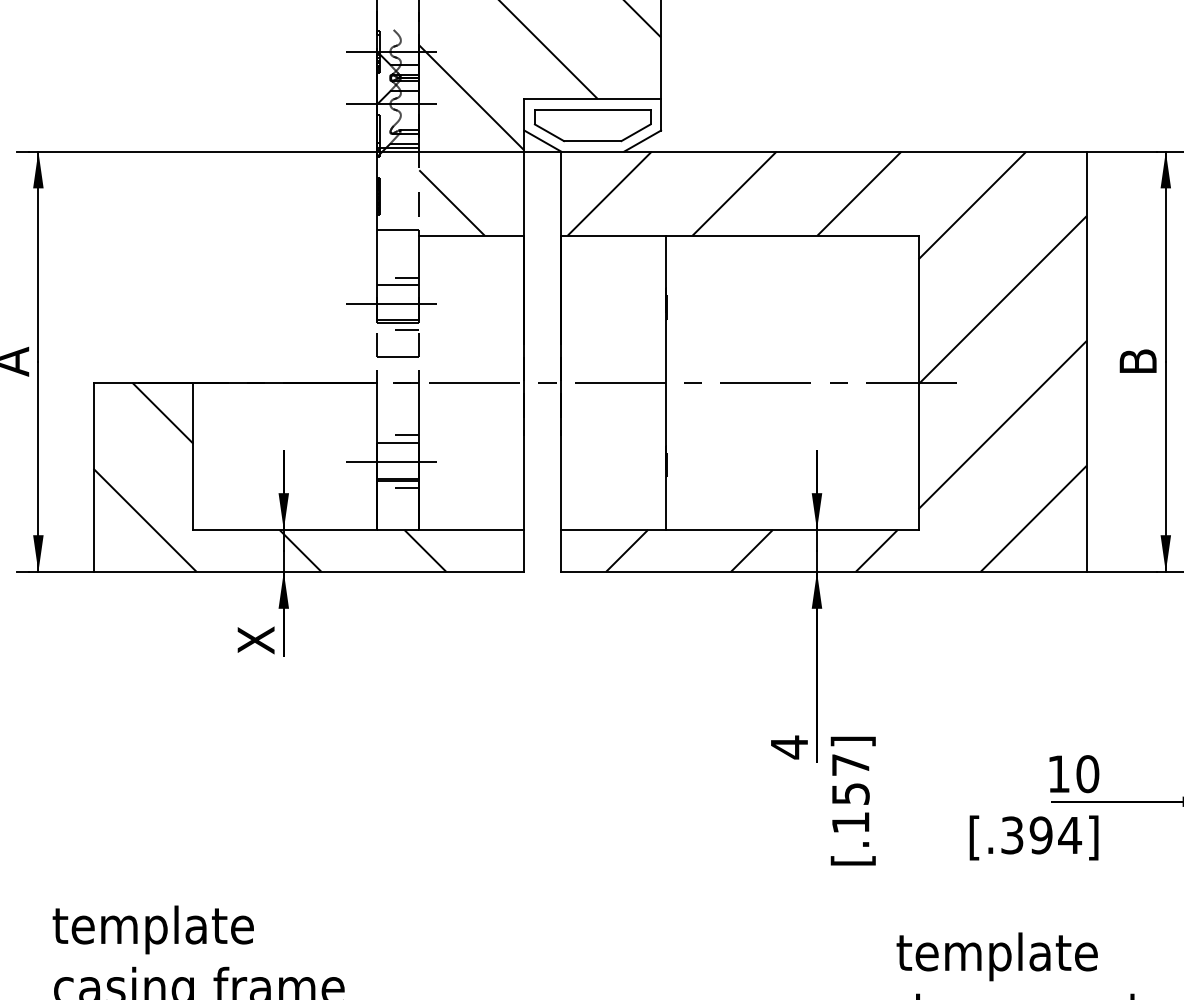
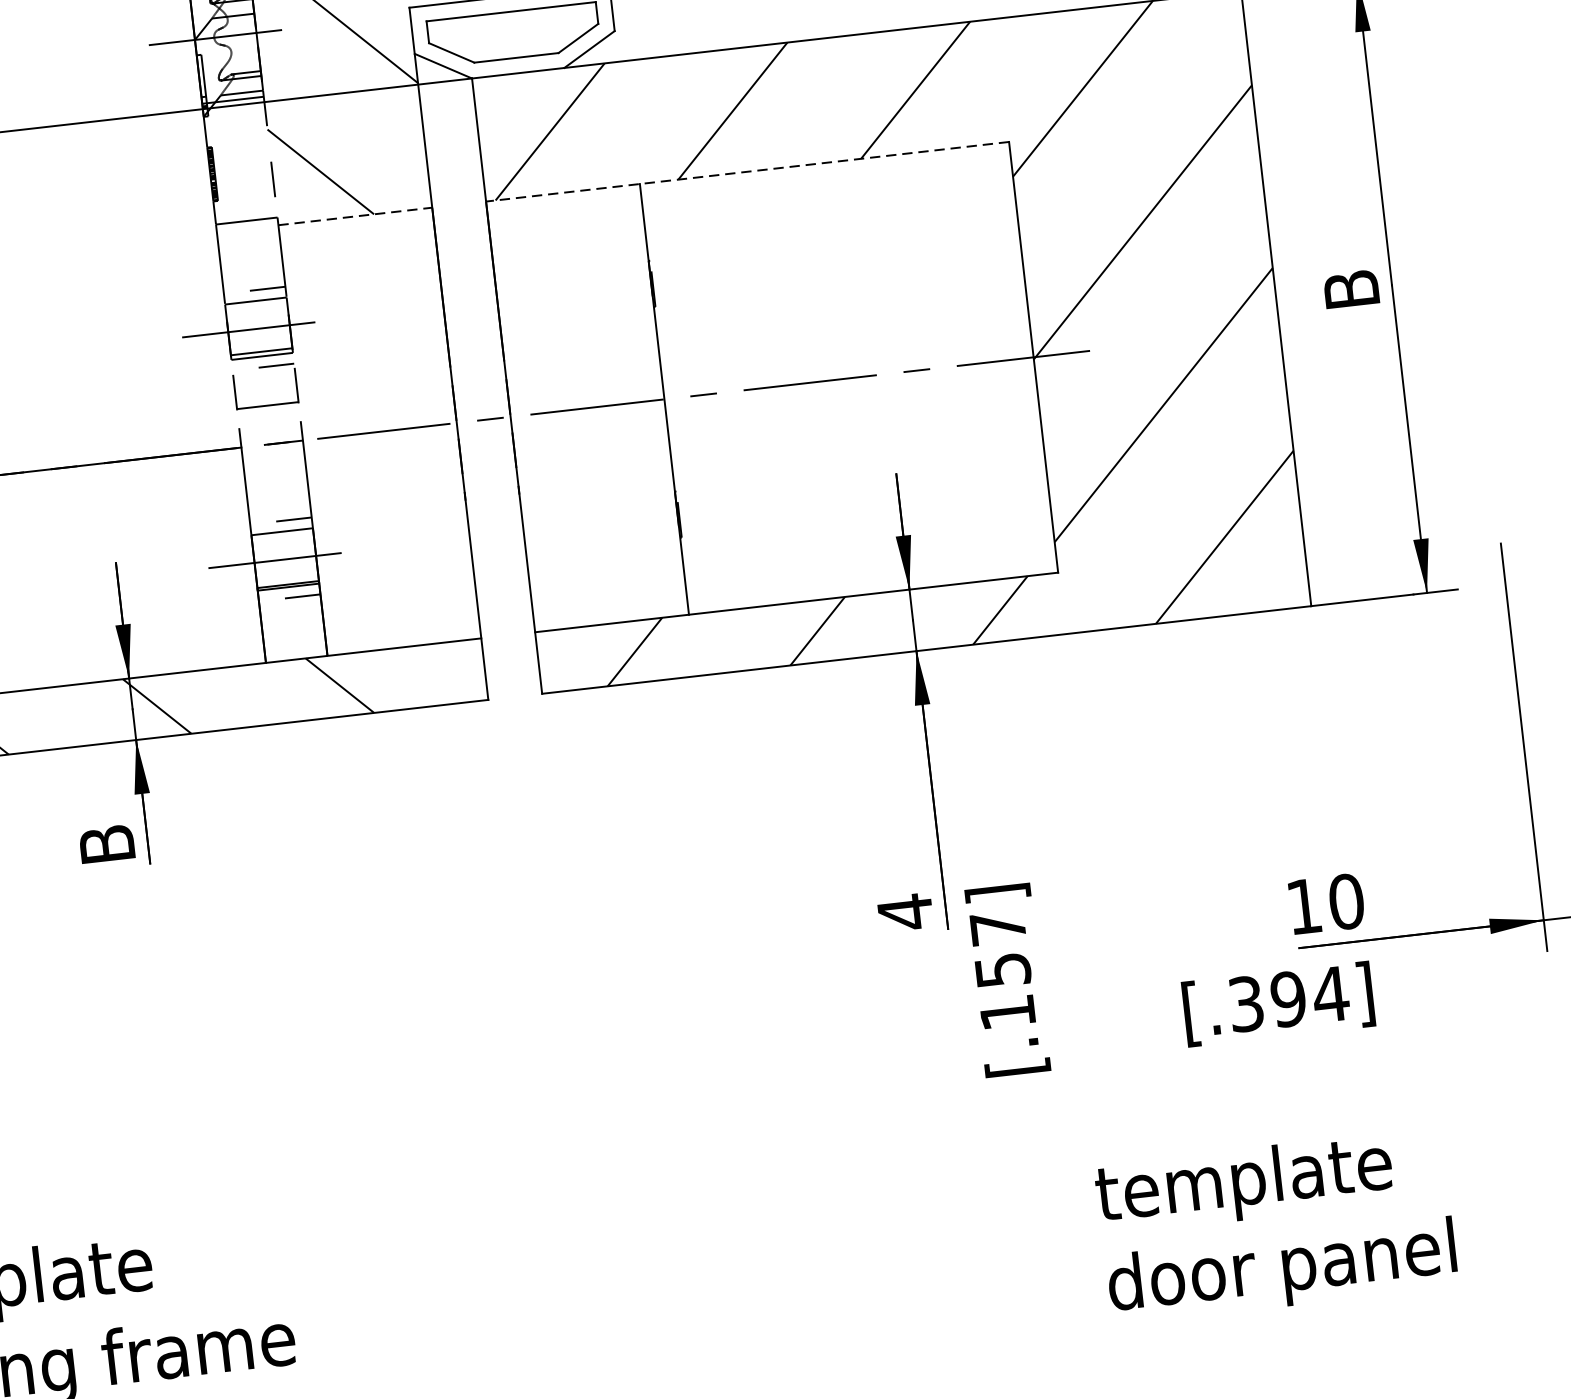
line: (471, 235) -> (354, 216), solid -> dashed
line: (739, 235) -> (746, 171), solid -> dashed
text: (255, 640) -> (106, 844), X -> B

